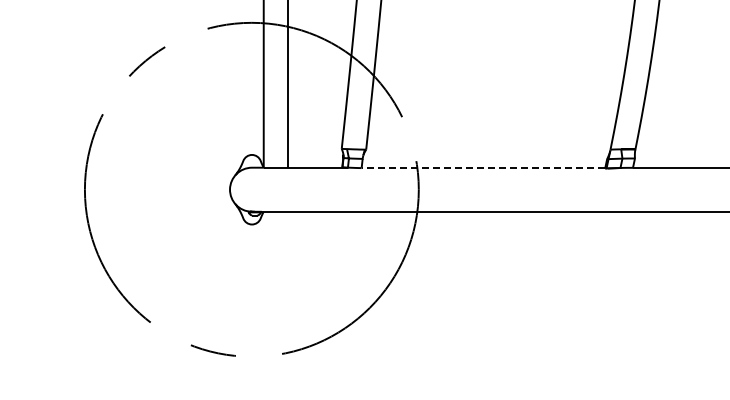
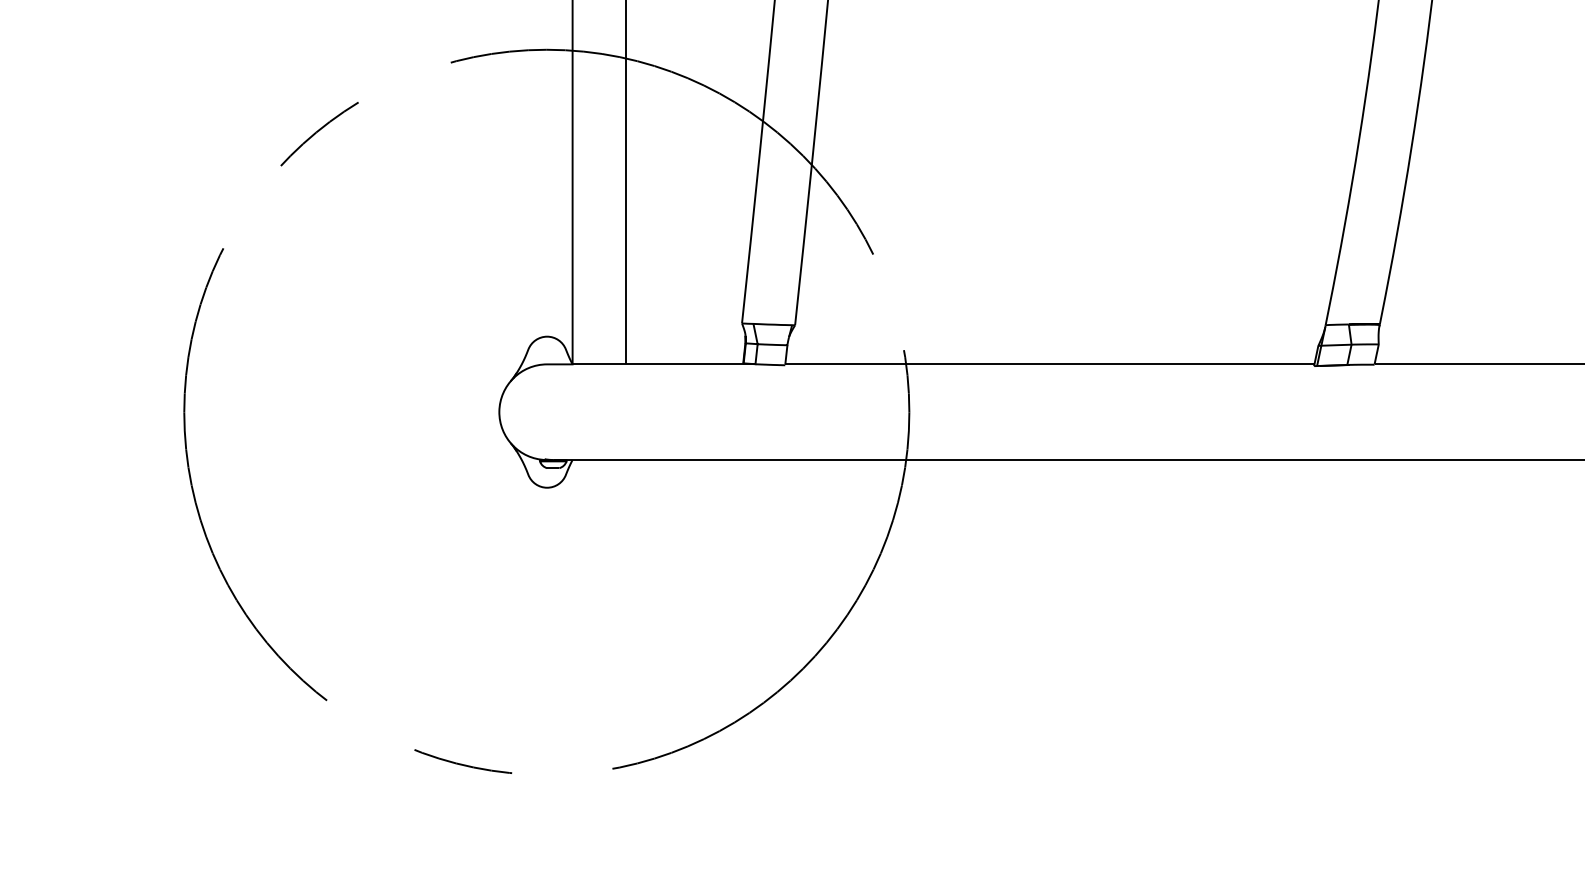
line: (483, 167) -> (1049, 363), dashed -> solid

